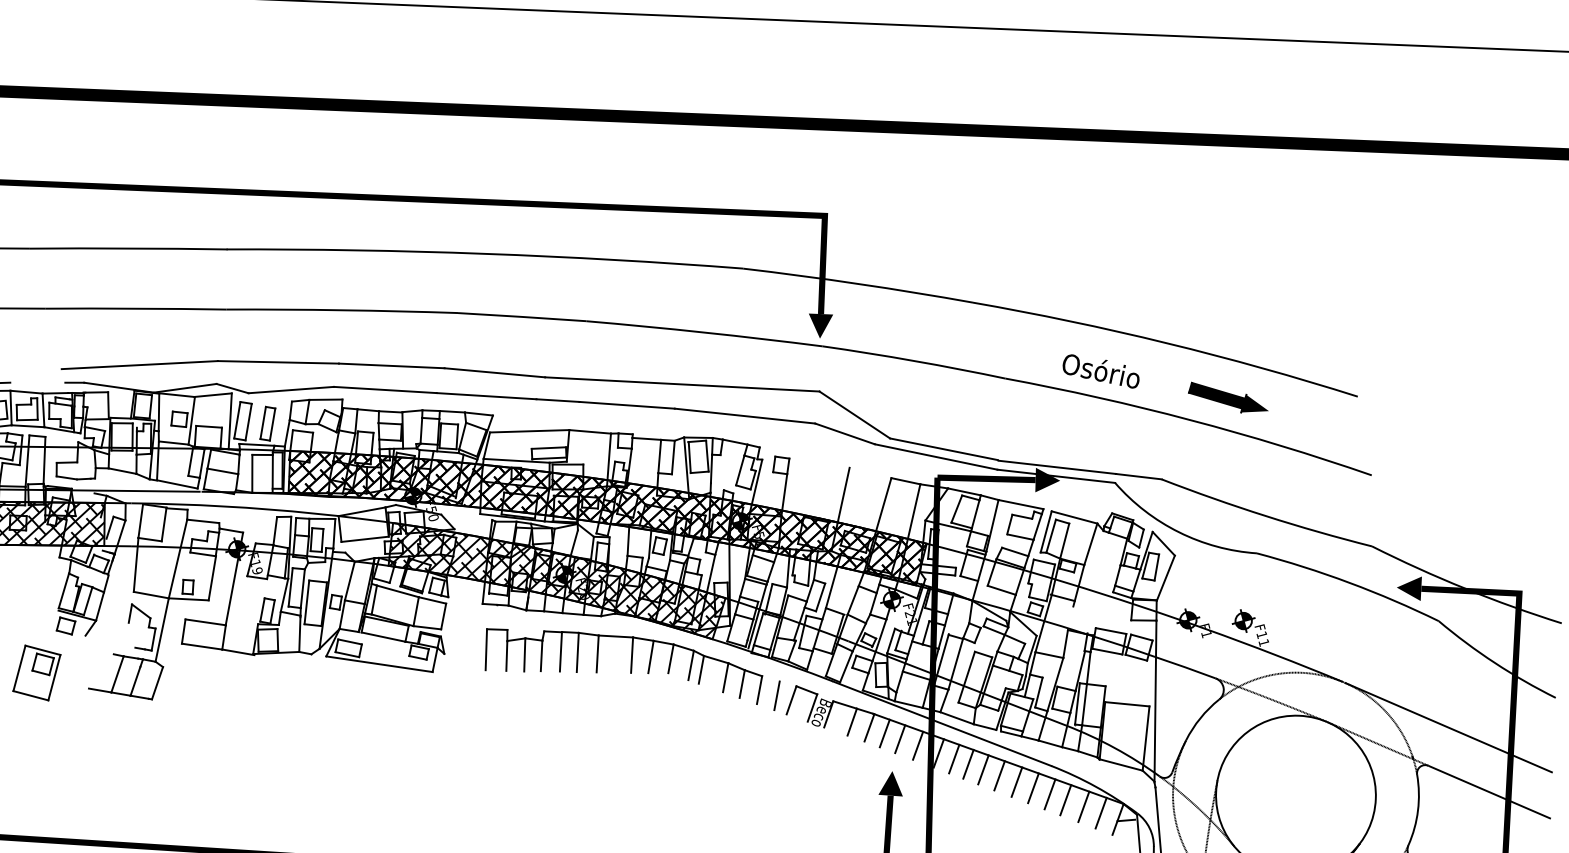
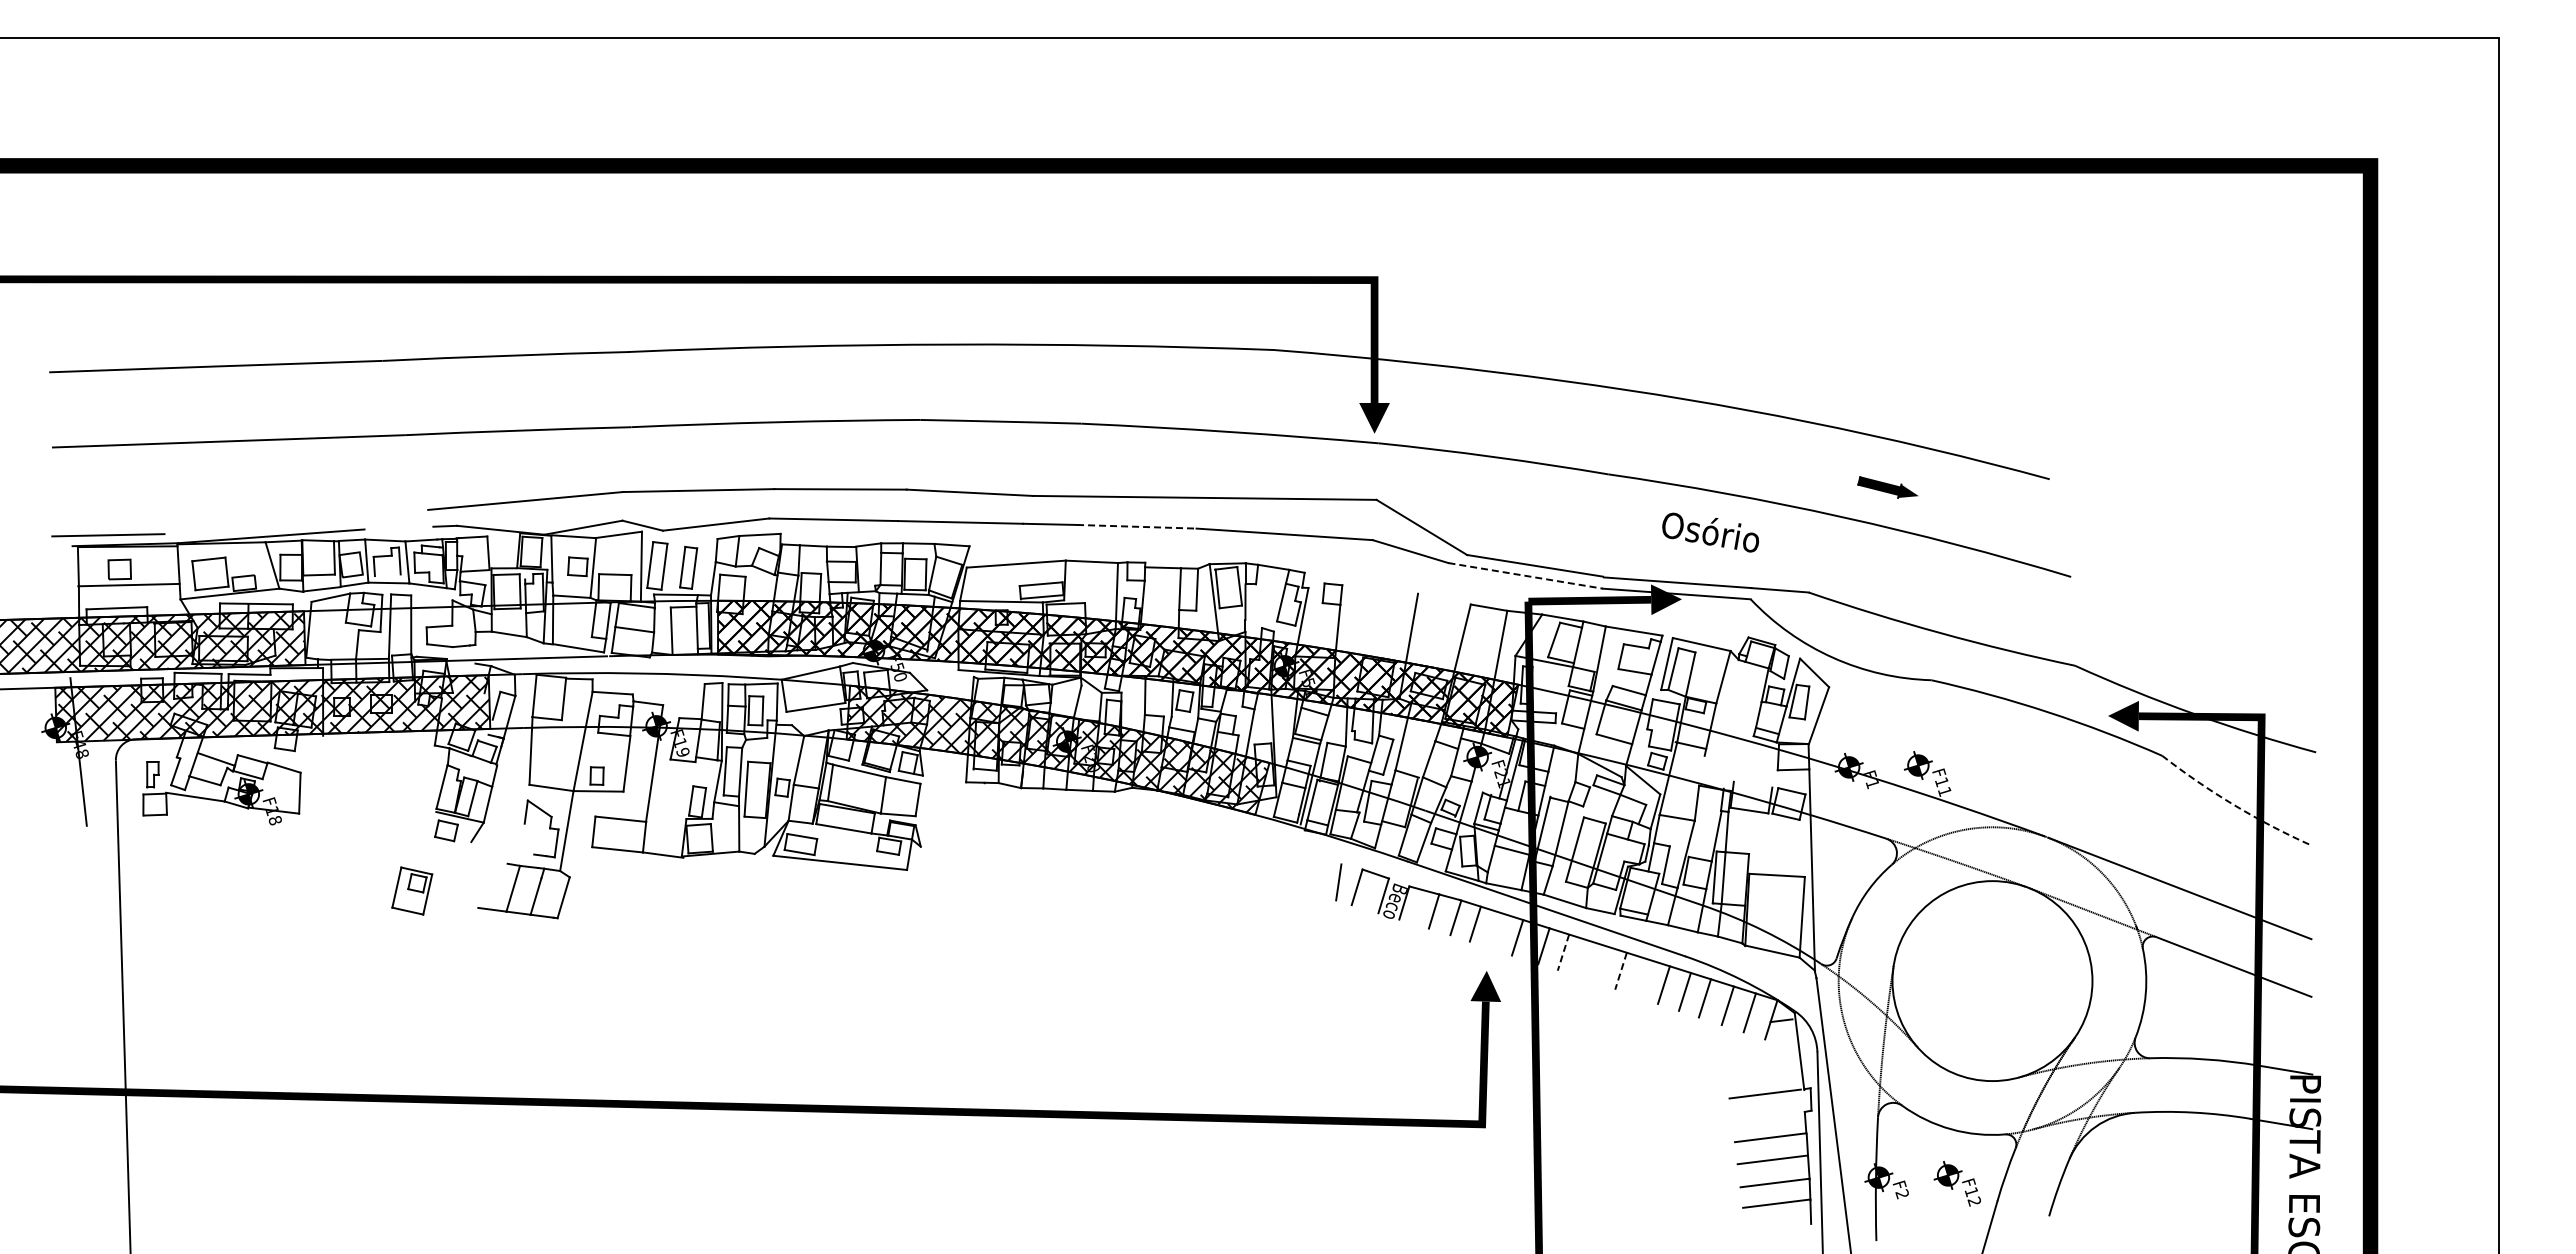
text: (1101, 371) -> (1710, 532), moved
part: (1227, 398) -> (1887, 487), size x0.6
line: (626, 405) -> (1136, 526), solid -> dashed
line: (27, 420) -> (387, 575), removed
line: (936, 456) -> (1526, 575), solid -> dashed
line: (1110, 630) -> (1752, 784), removed
arc: (1494, 663) -> (2234, 805), solid -> dashed
part: (630, 666) -> (1154, 853), removed
part: (36, 672) -> (411, 890), size x0.7
line: (899, 739) -> (1494, 930), removed
line: (954, 759) -> (1563, 952), solid -> dashed
line: (968, 764) -> (1581, 958), removed
line: (983, 769) -> (1600, 964), removed
line: (999, 776) -> (1620, 971), solid -> dashed
line: (1016, 781) -> (1642, 977), removed

